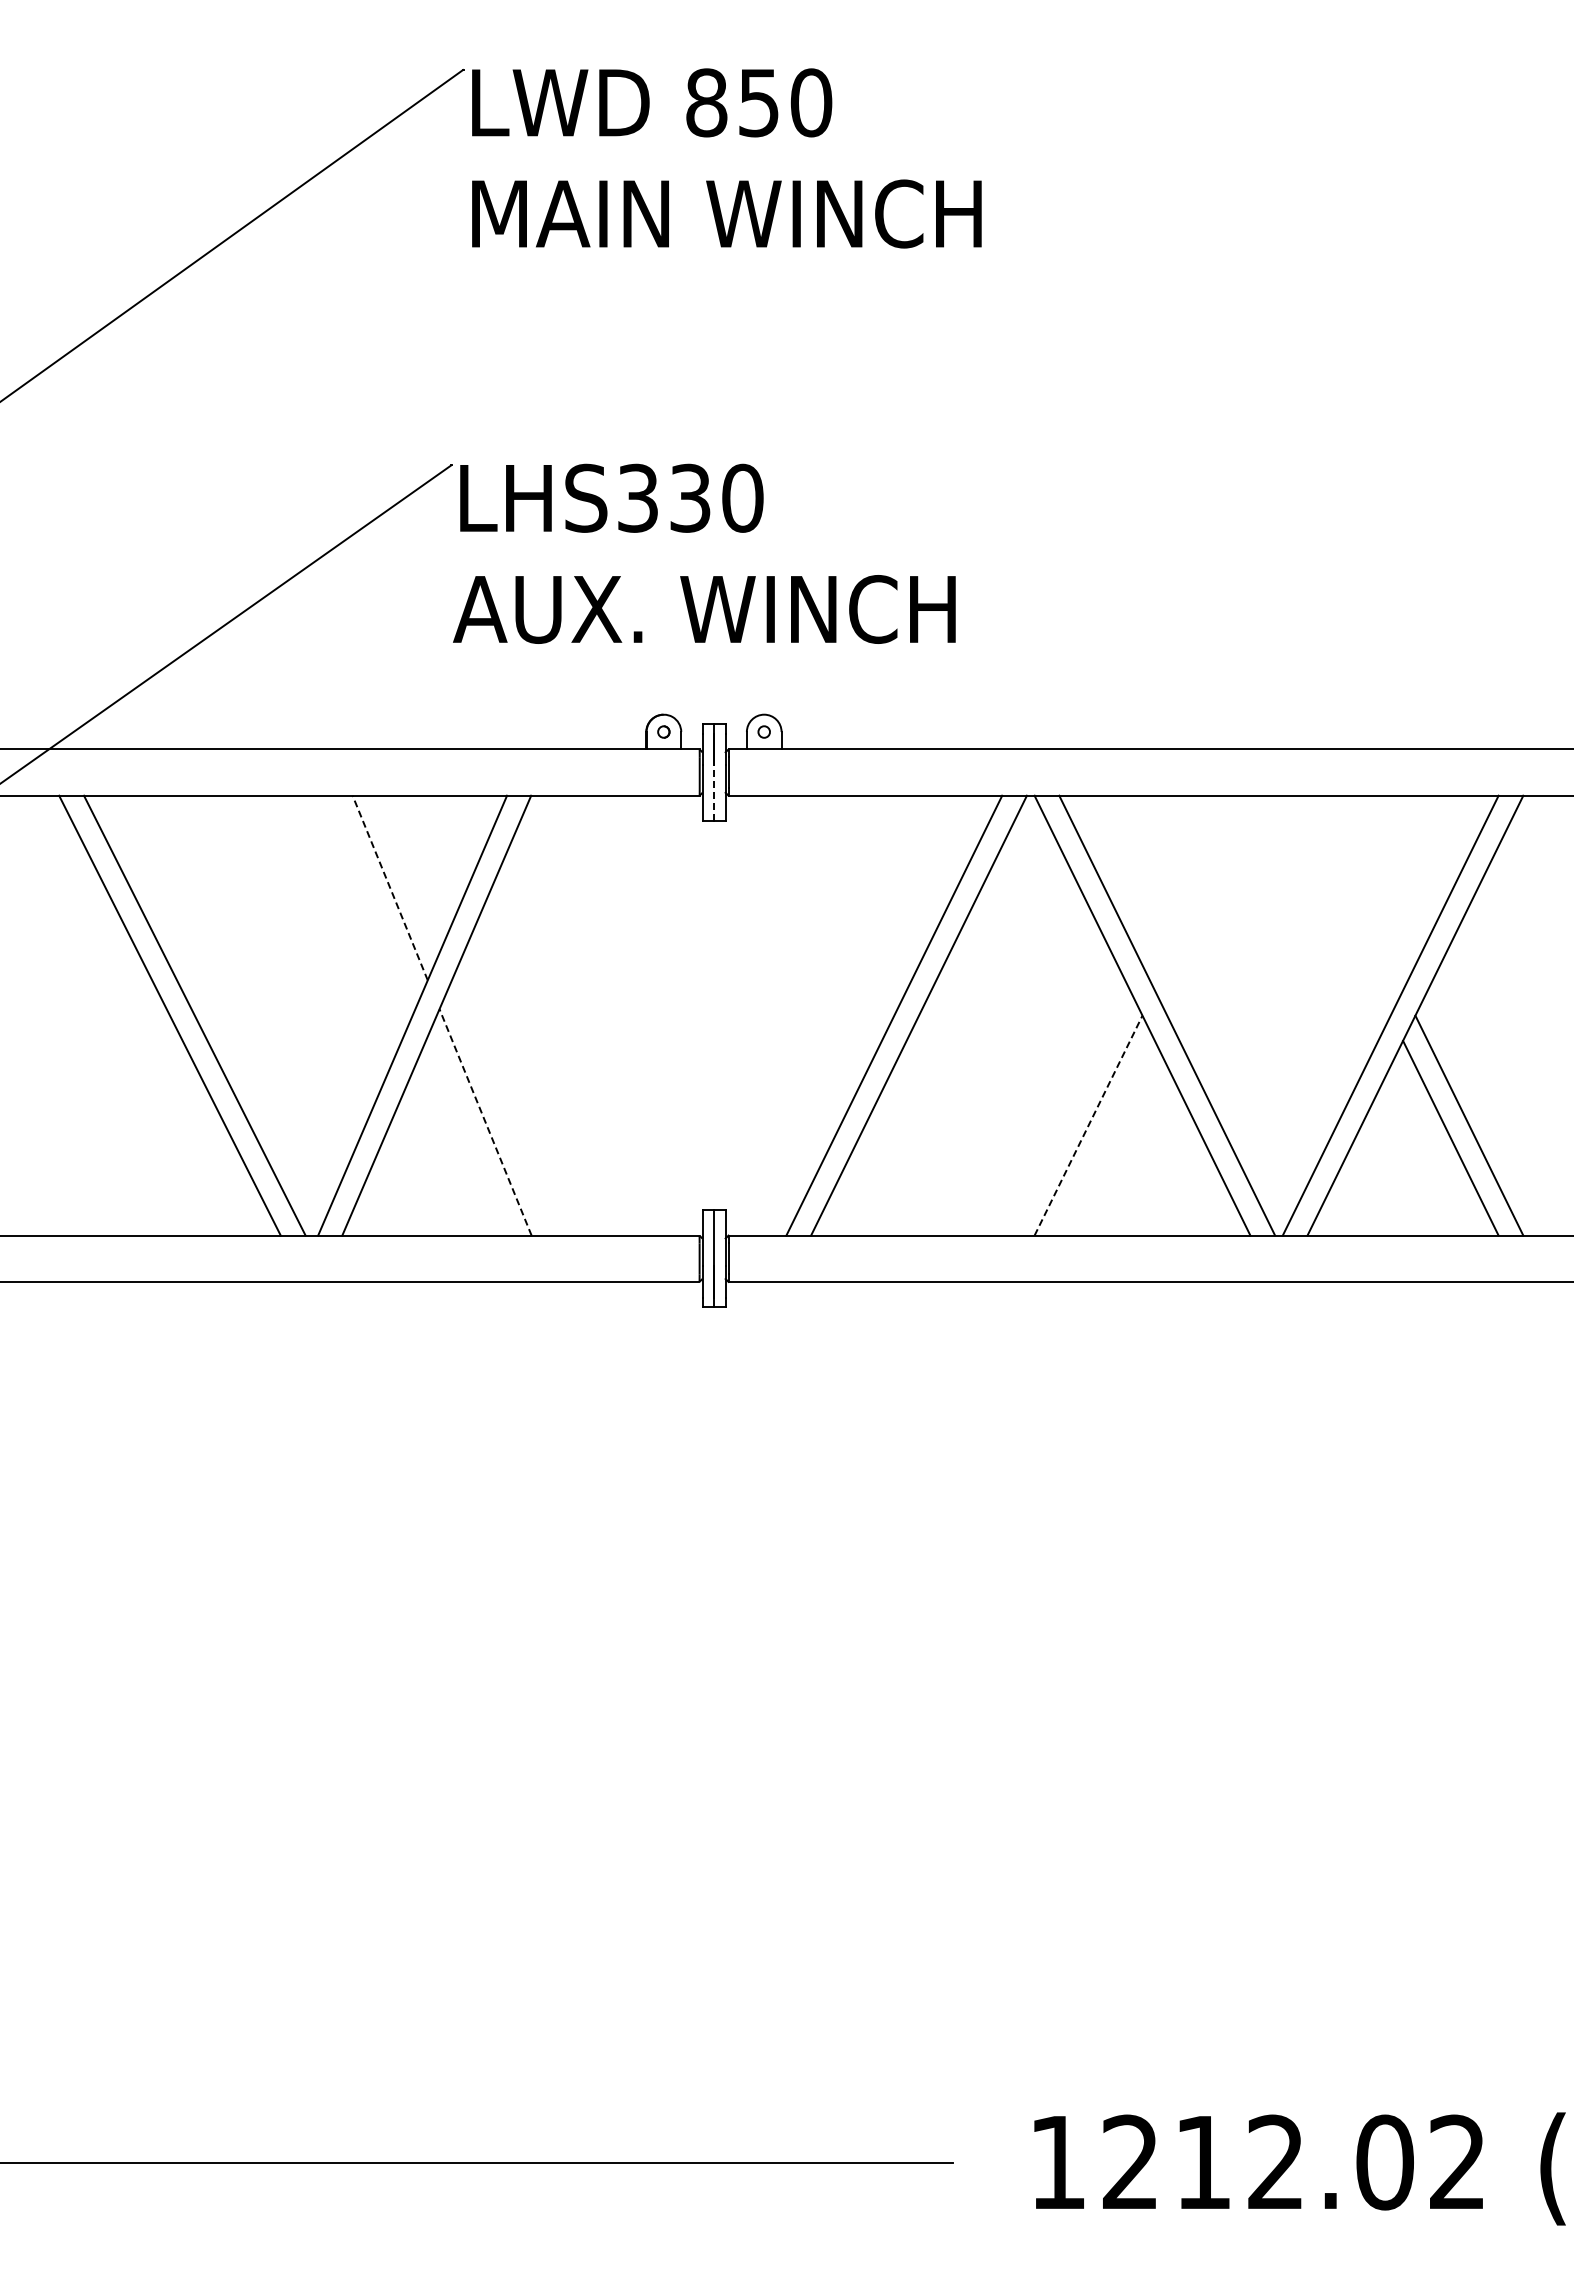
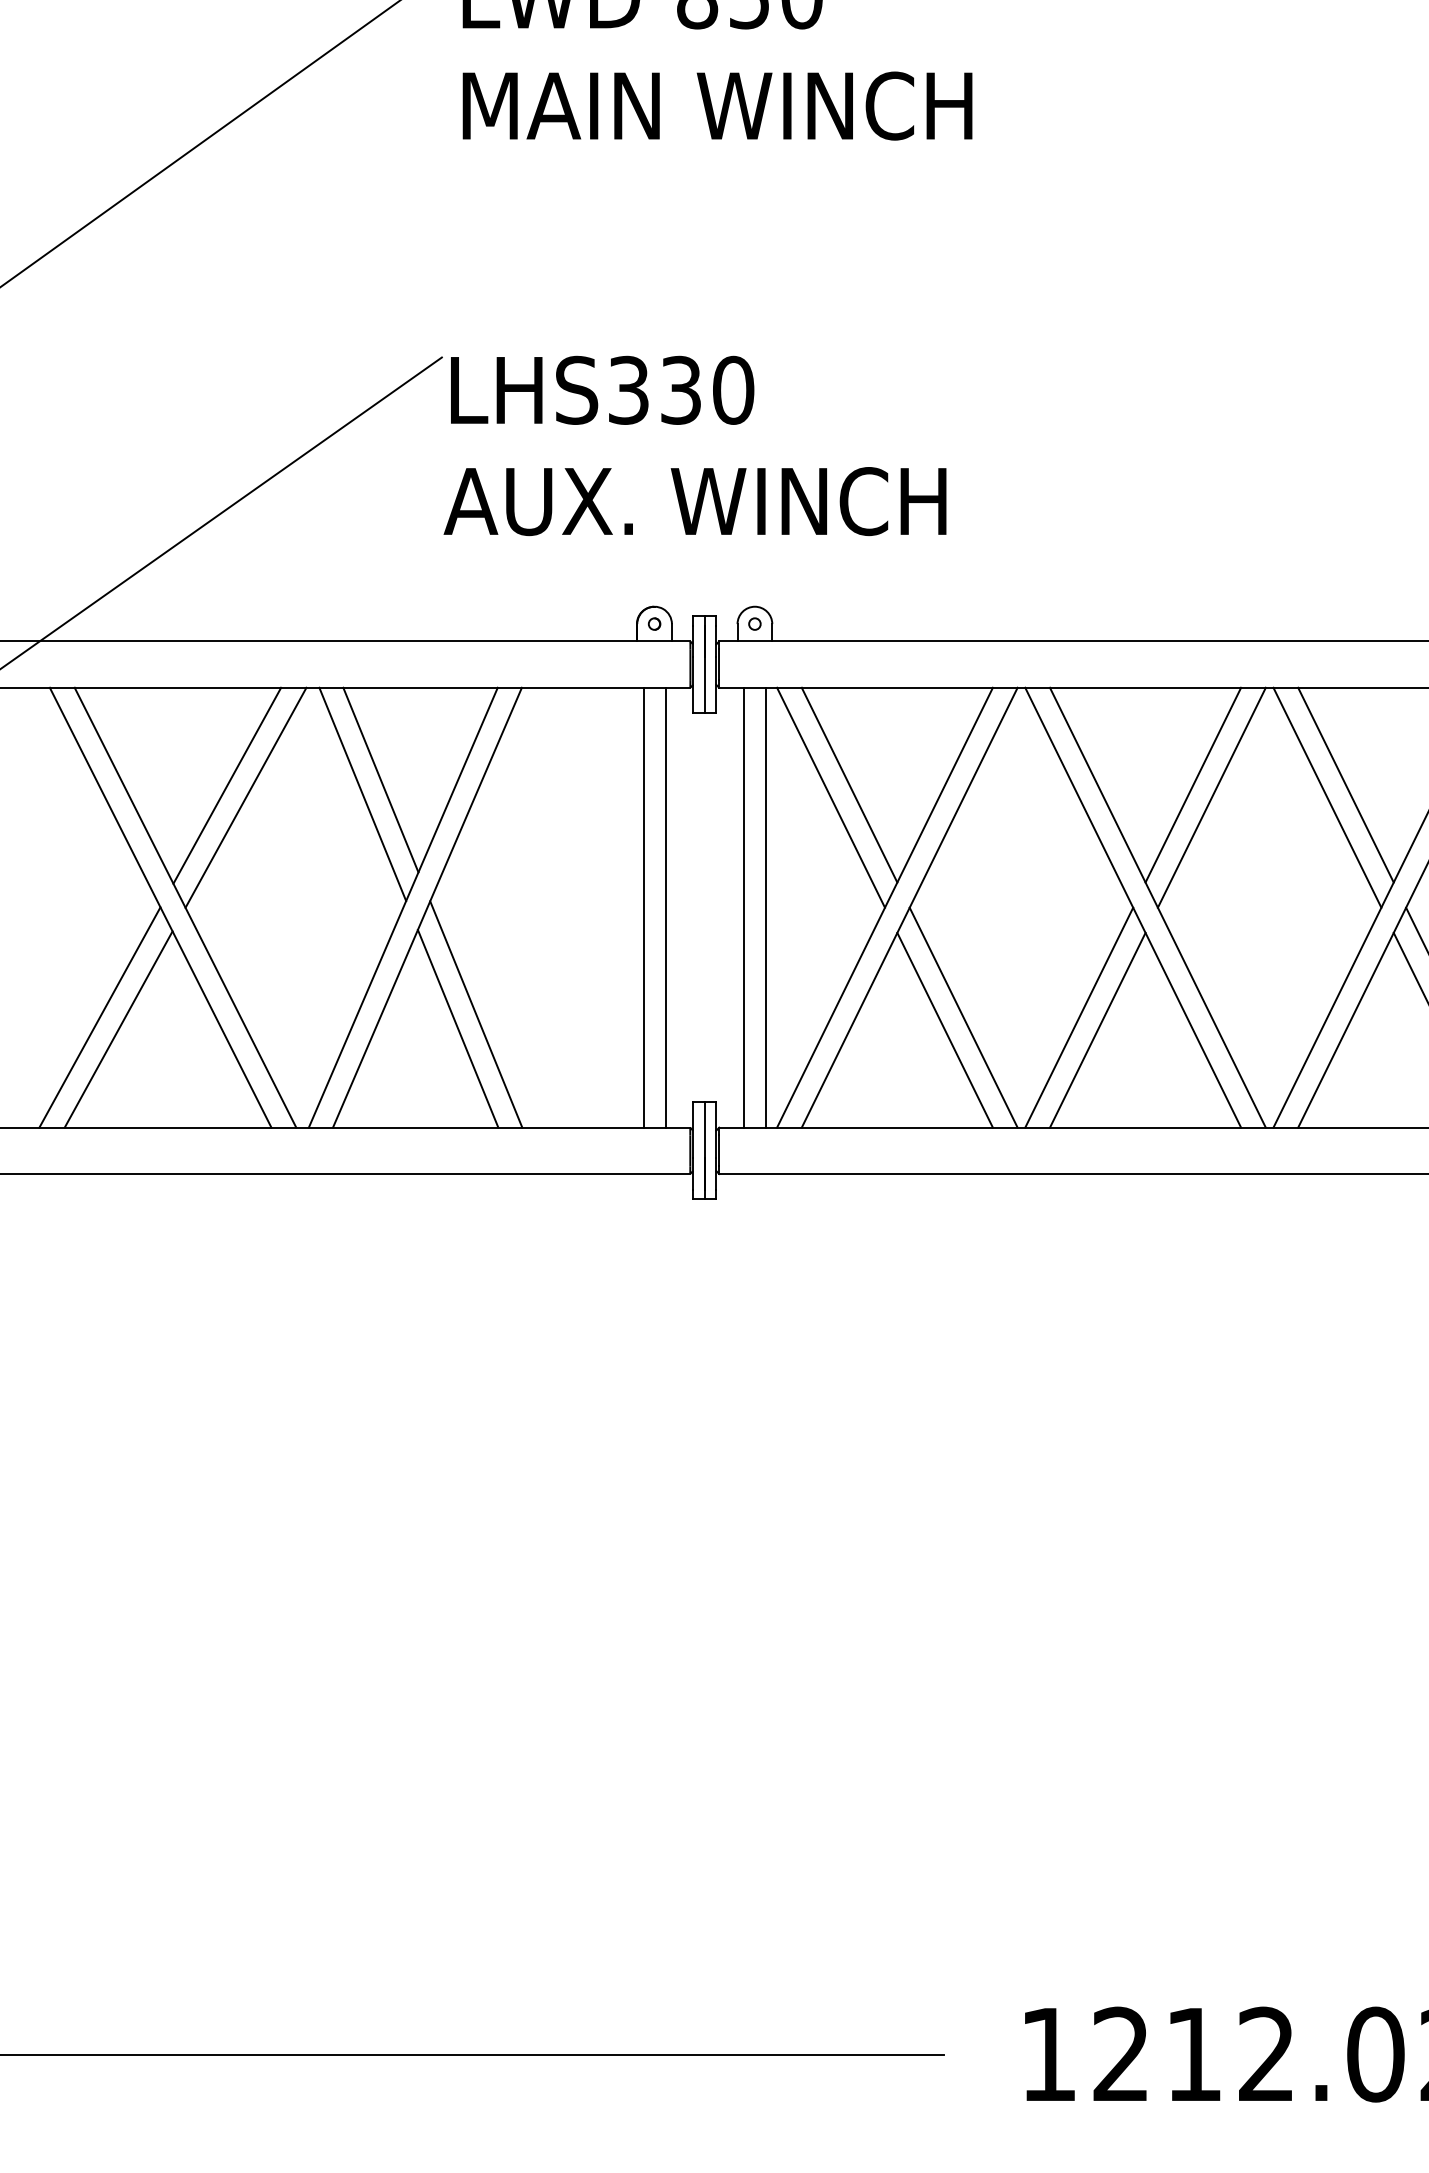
line: (714, 793) -> (705, 685), dashed -> solid
line: (390, 888) -> (381, 780), dashed -> solid
line: (858, 892) -> (849, 784), added
line: (1202, 892) -> (1193, 784), added
line: (1355, 892) -> (1346, 784), added
line: (236, 893) -> (227, 785), added
line: (371, 902) -> (362, 794), added
line: (254, 905) -> (245, 797), added
line: (840, 905) -> (831, 797), added
line: (1221, 905) -> (1212, 797), added
line: (1336, 905) -> (1327, 797), added
line: (652, 1015) -> (643, 907), added
line: (675, 1015) -> (666, 907), added
line: (753, 1015) -> (744, 907), added
line: (775, 1015) -> (766, 907), added
line: (485, 1121) -> (476, 1013), dashed -> solid
line: (108, 1125) -> (99, 1017), added
line: (972, 1125) -> (963, 1017), added
line: (1088, 1125) -> (1079, 1017), dashed -> solid
line: (467, 1136) -> (458, 1028), added
line: (127, 1137) -> (118, 1029), added
line: (954, 1137) -> (945, 1029), added
line: (1106, 1137) -> (1097, 1029), added

